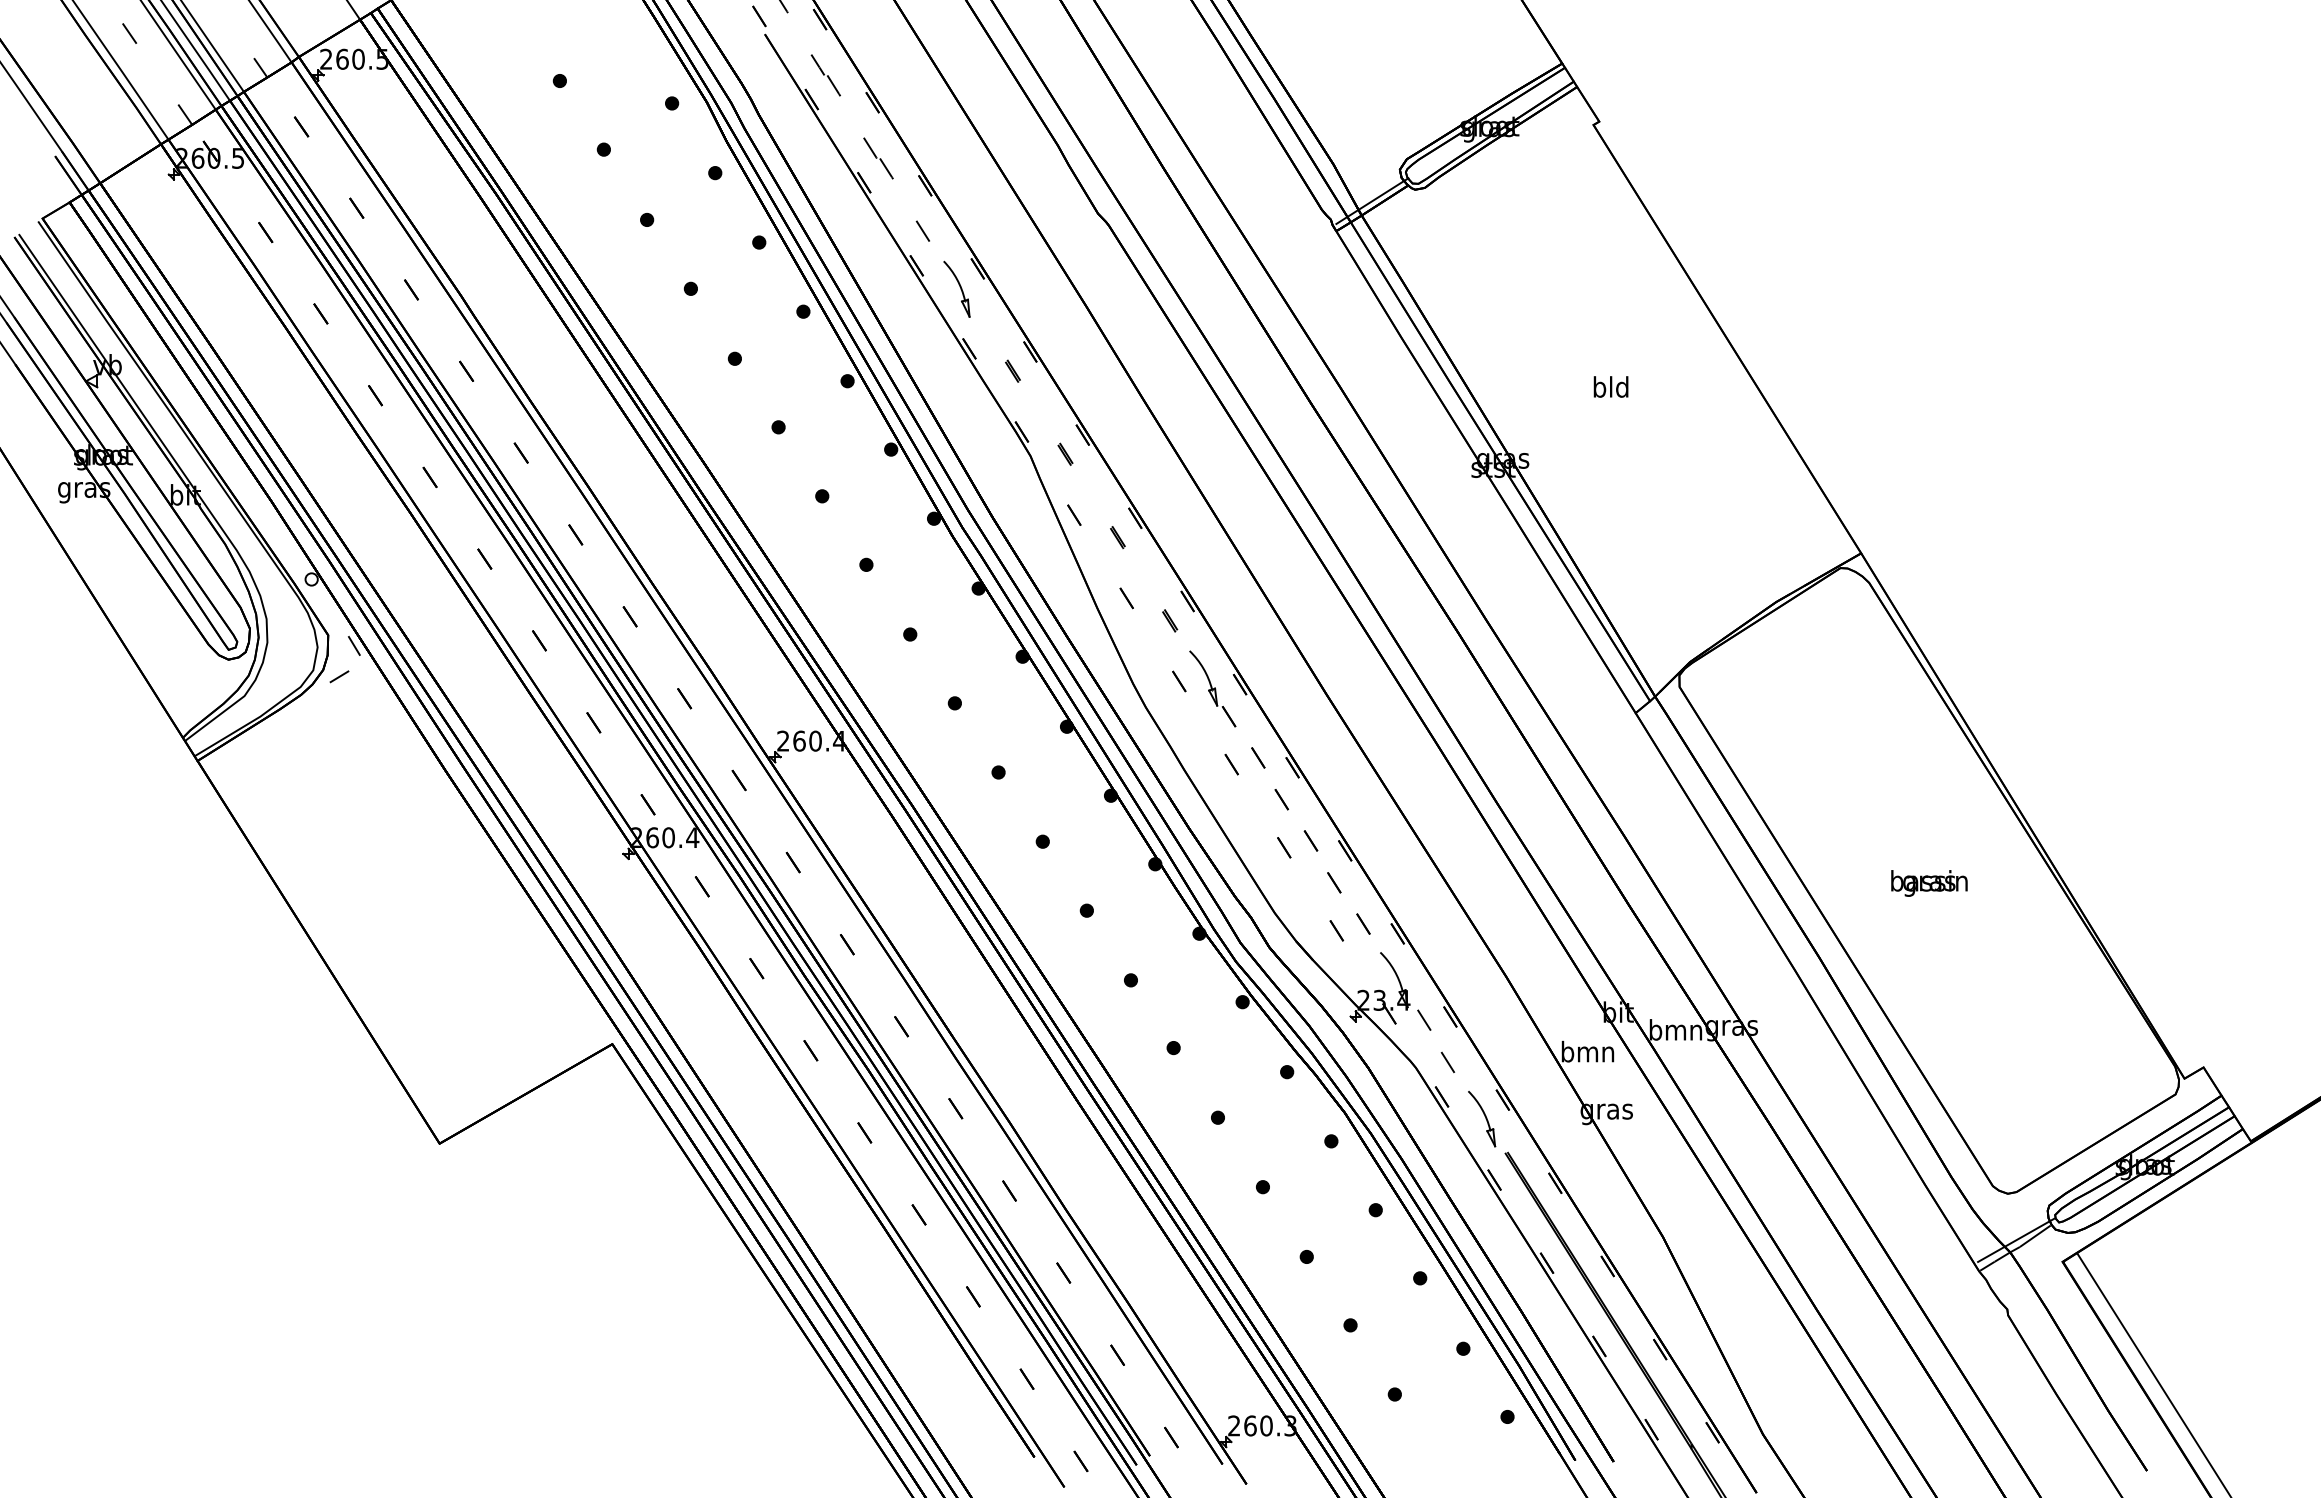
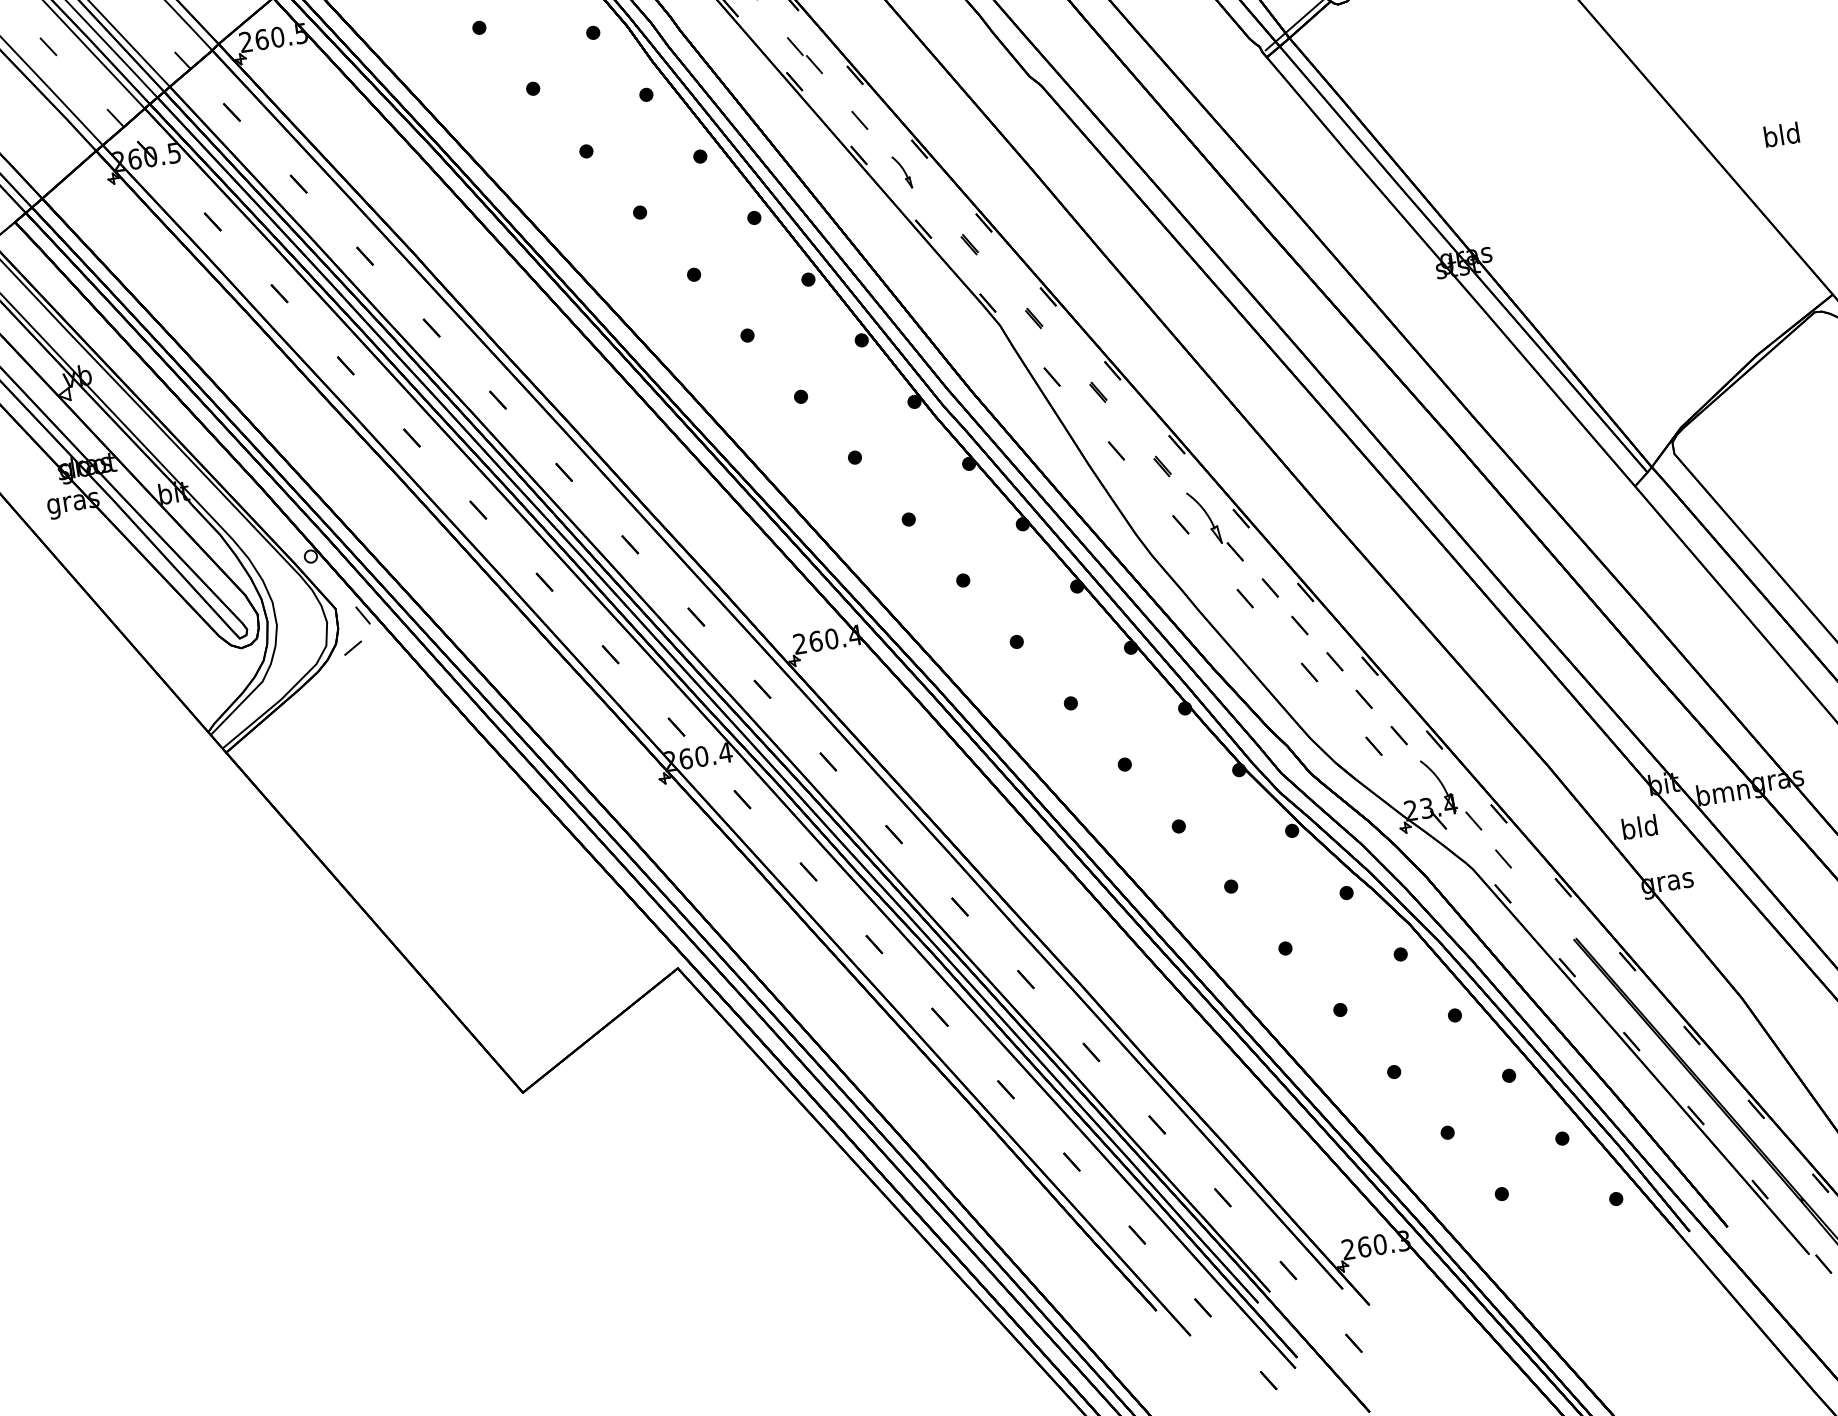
part: (956, 288) -> (901, 171), size x0.6
text: (1610, 386) -> (1781, 134), moved
text: (1587, 1051) -> (1639, 826), bmn -> bld
part: (1482, 1119) -> (1546, 909), removed

